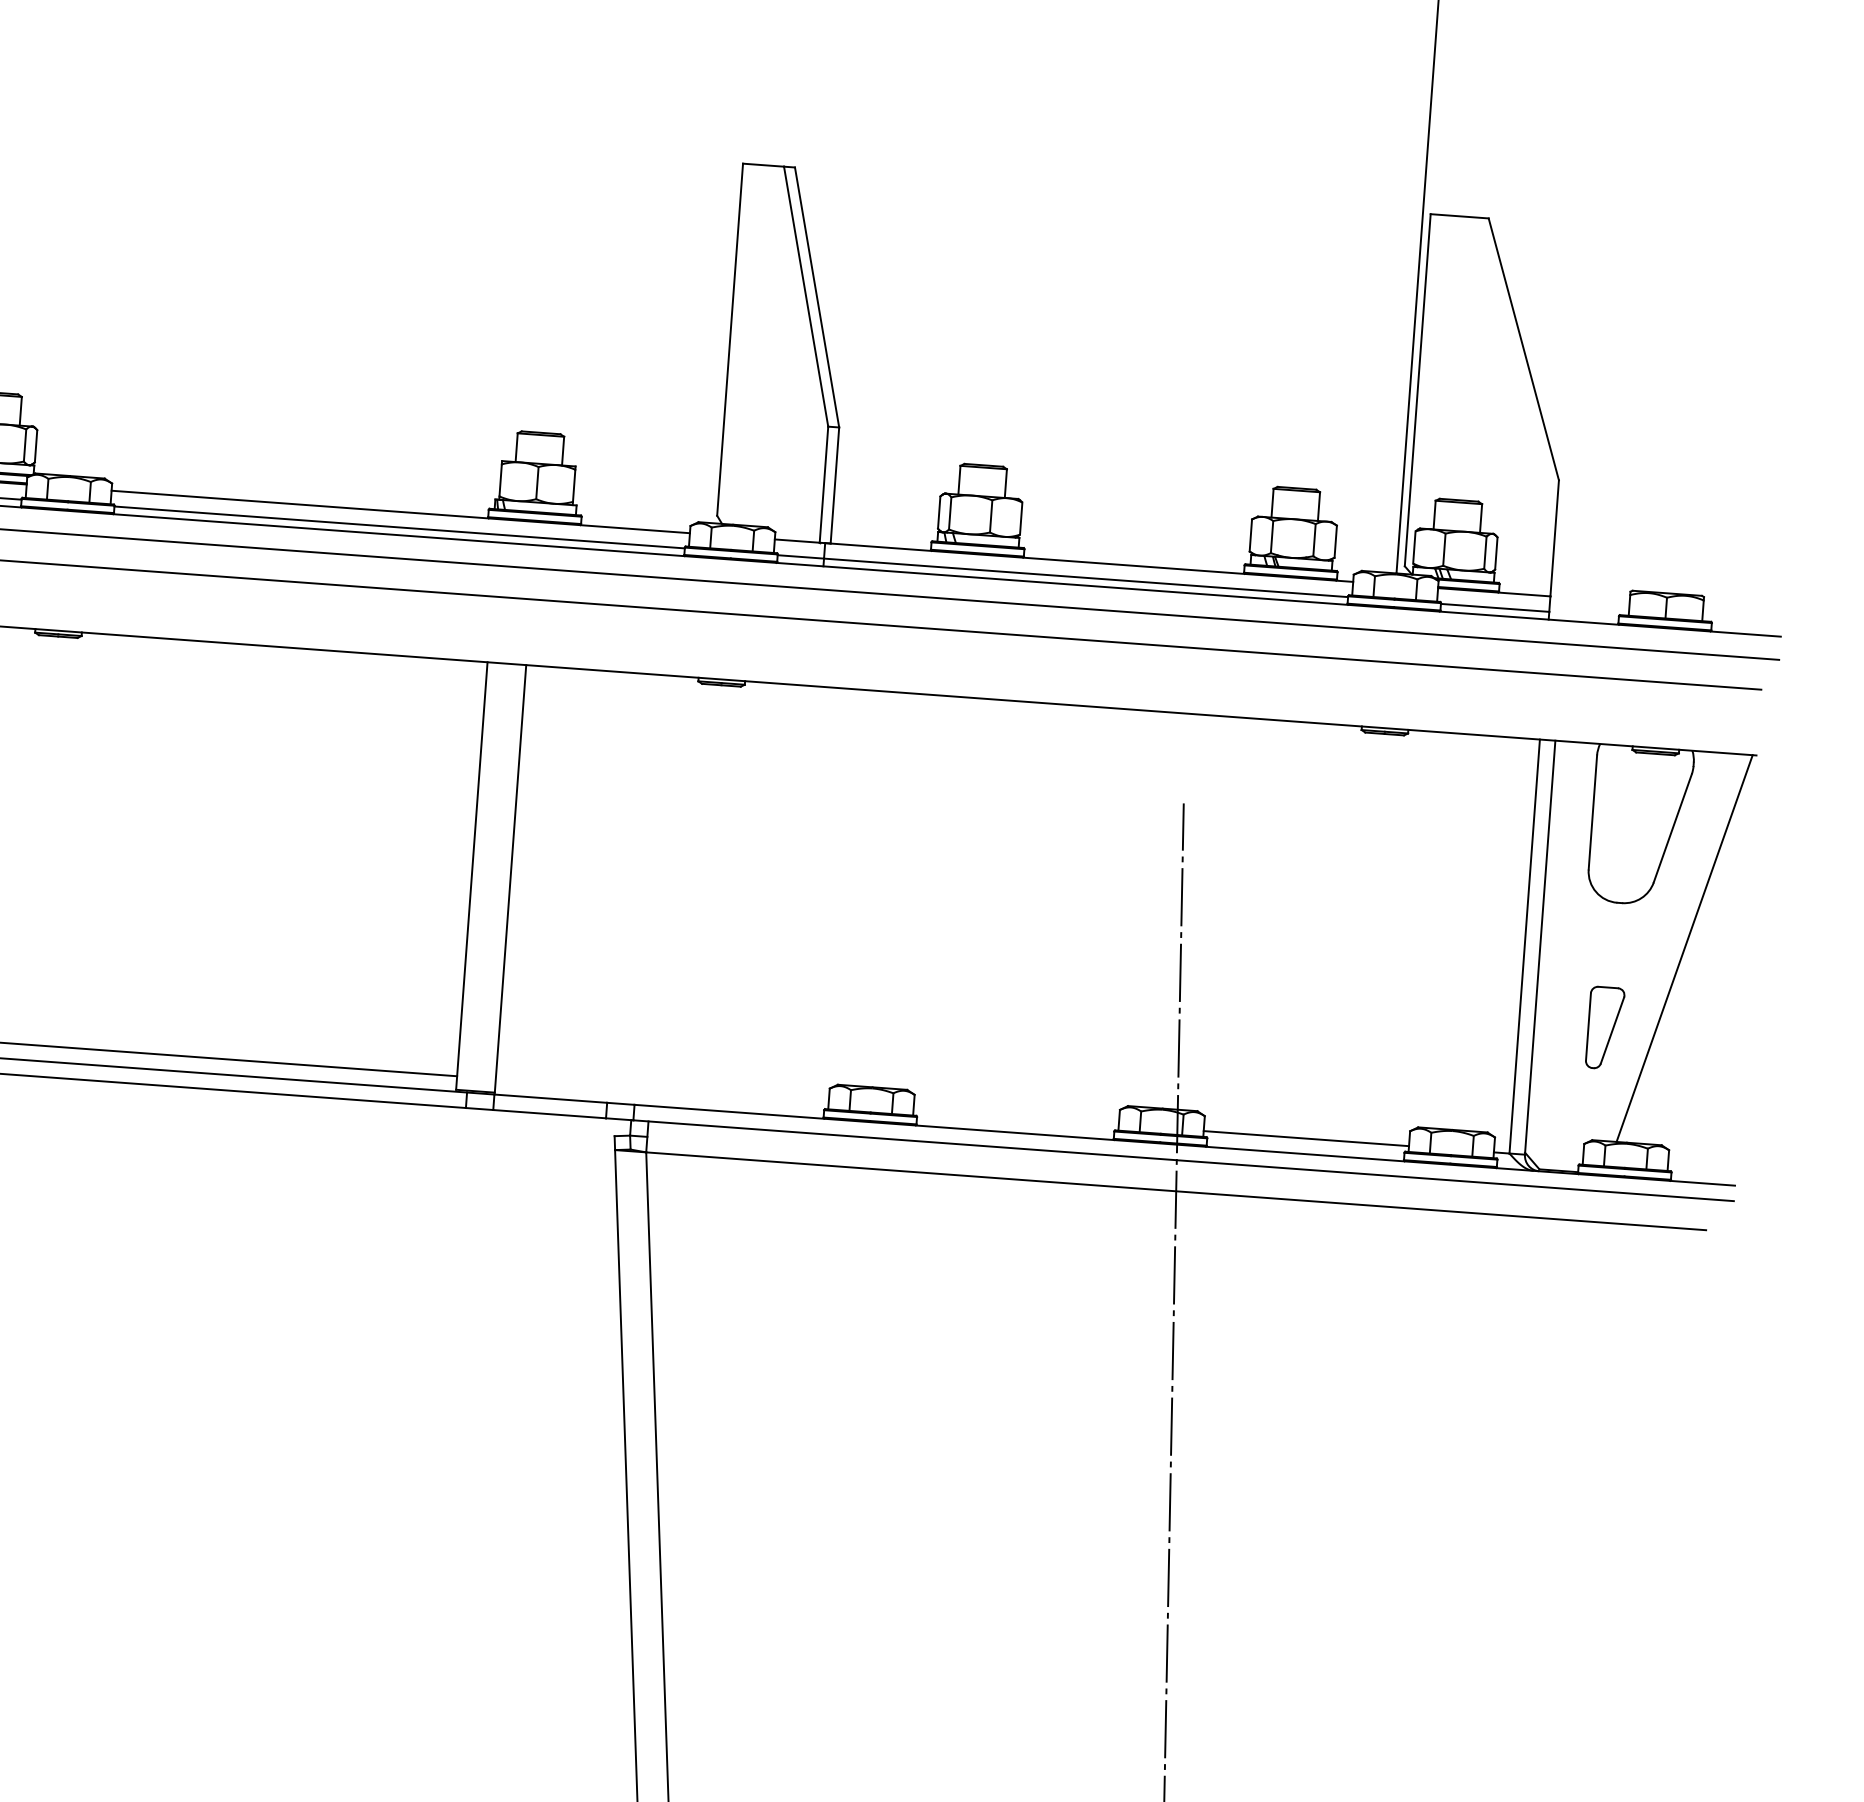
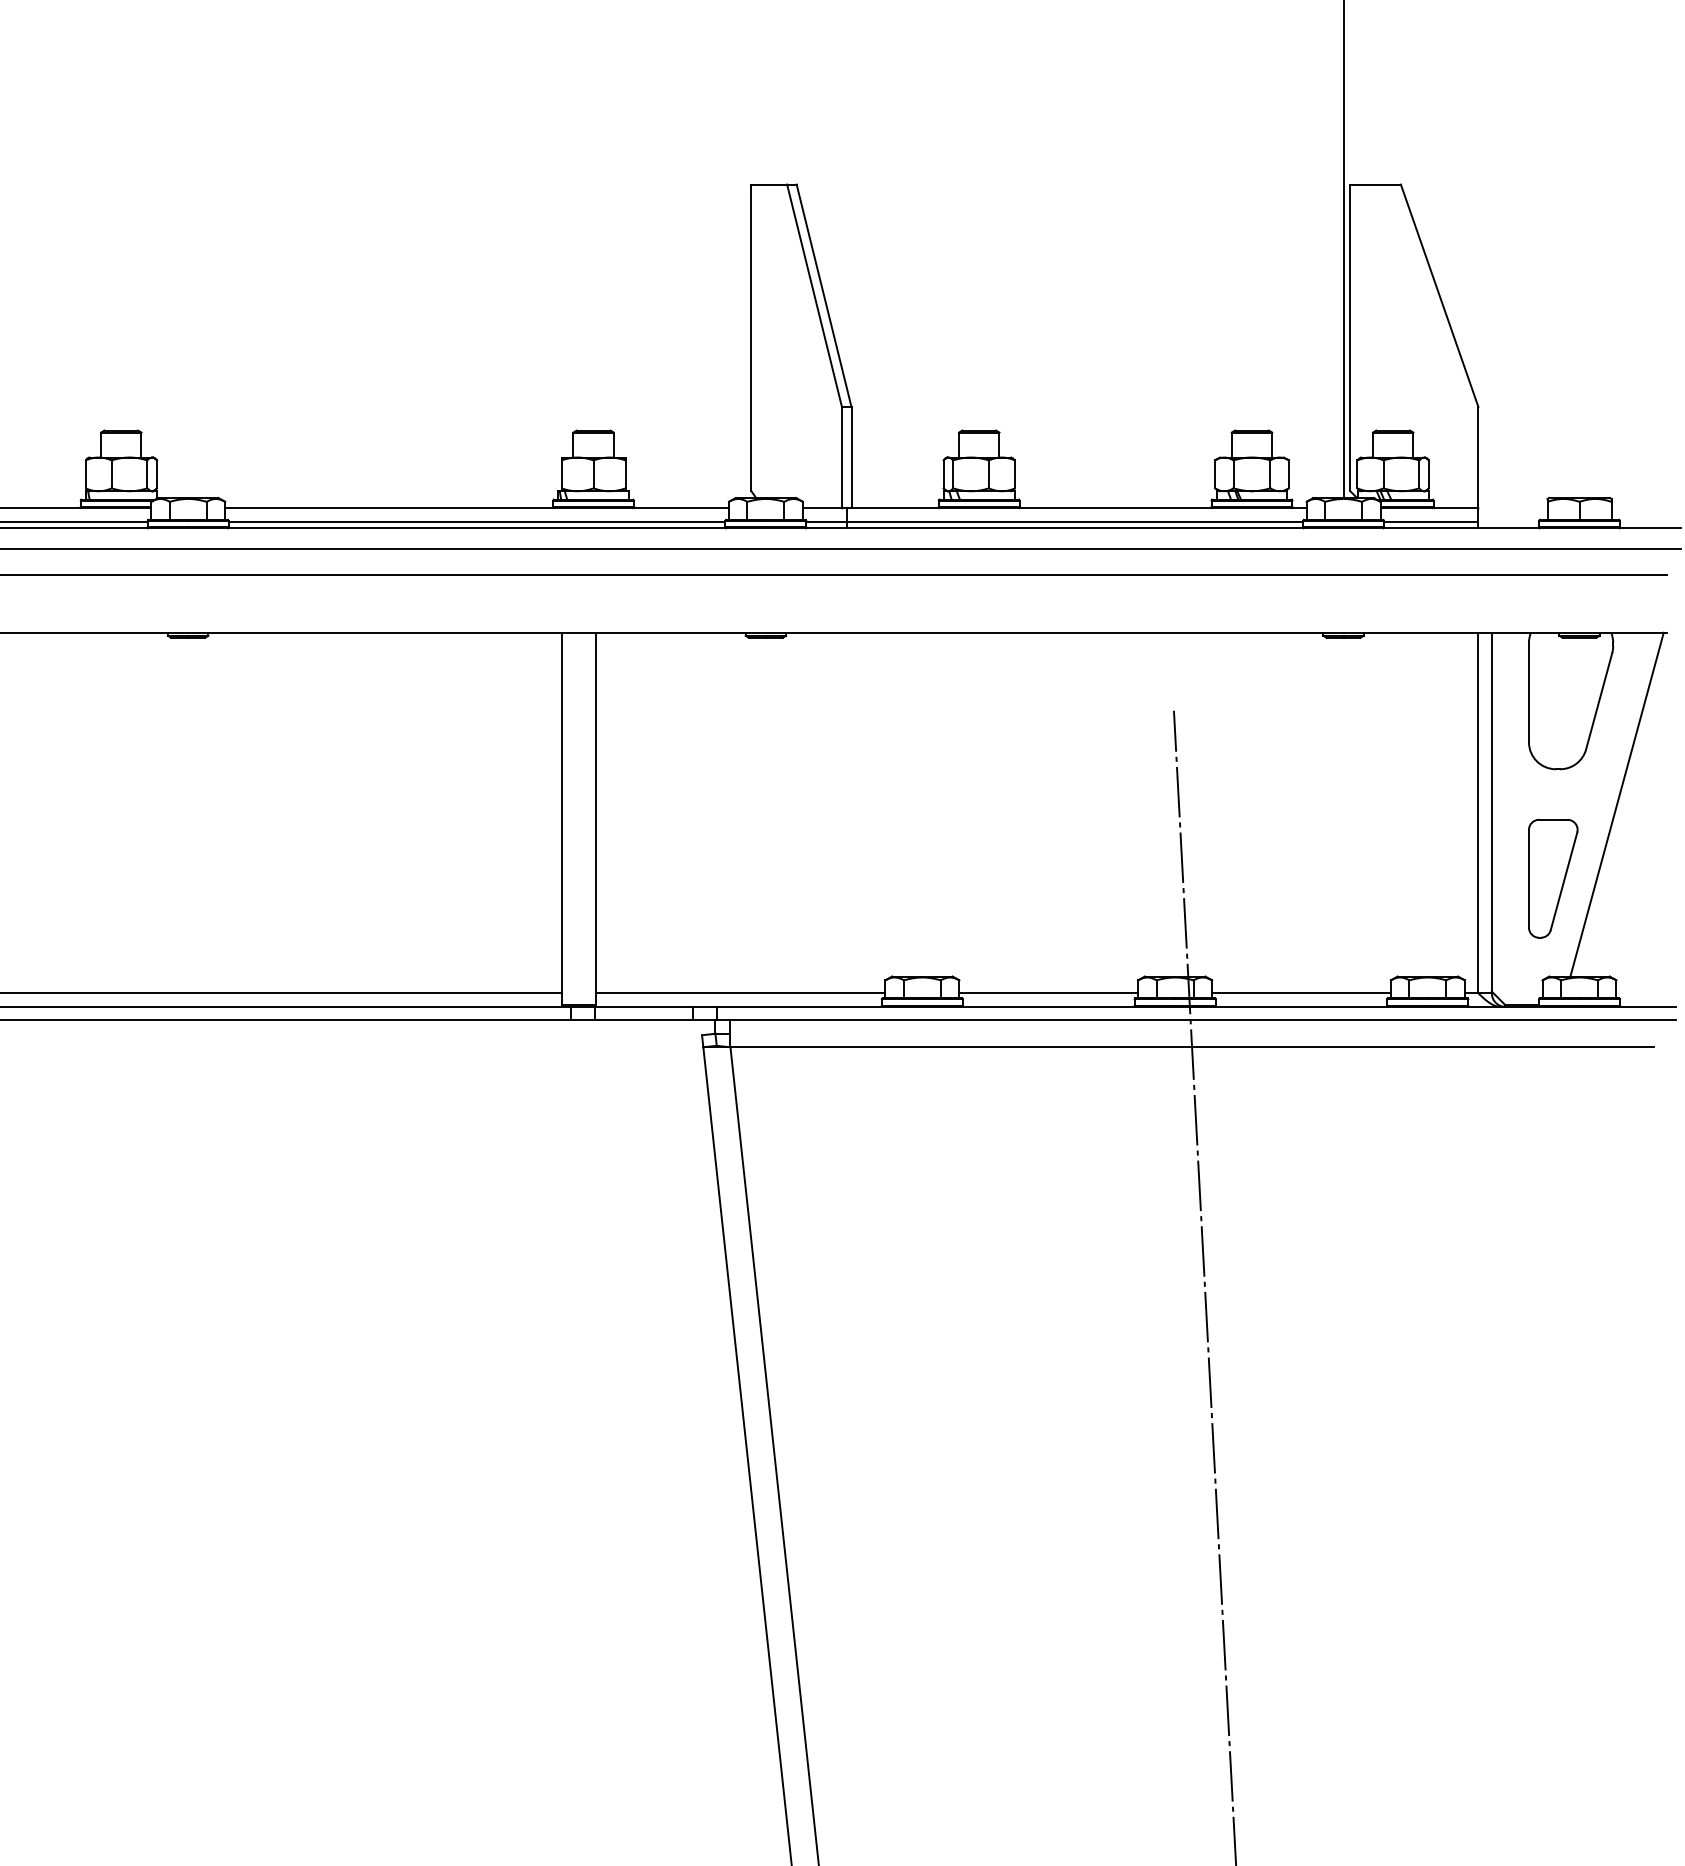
part: (1605, 1027) -> (1553, 878), size x1.67
line: (662, 1091) -> (740, 993), added
line: (1015, 1117) -> (1048, 993), added

